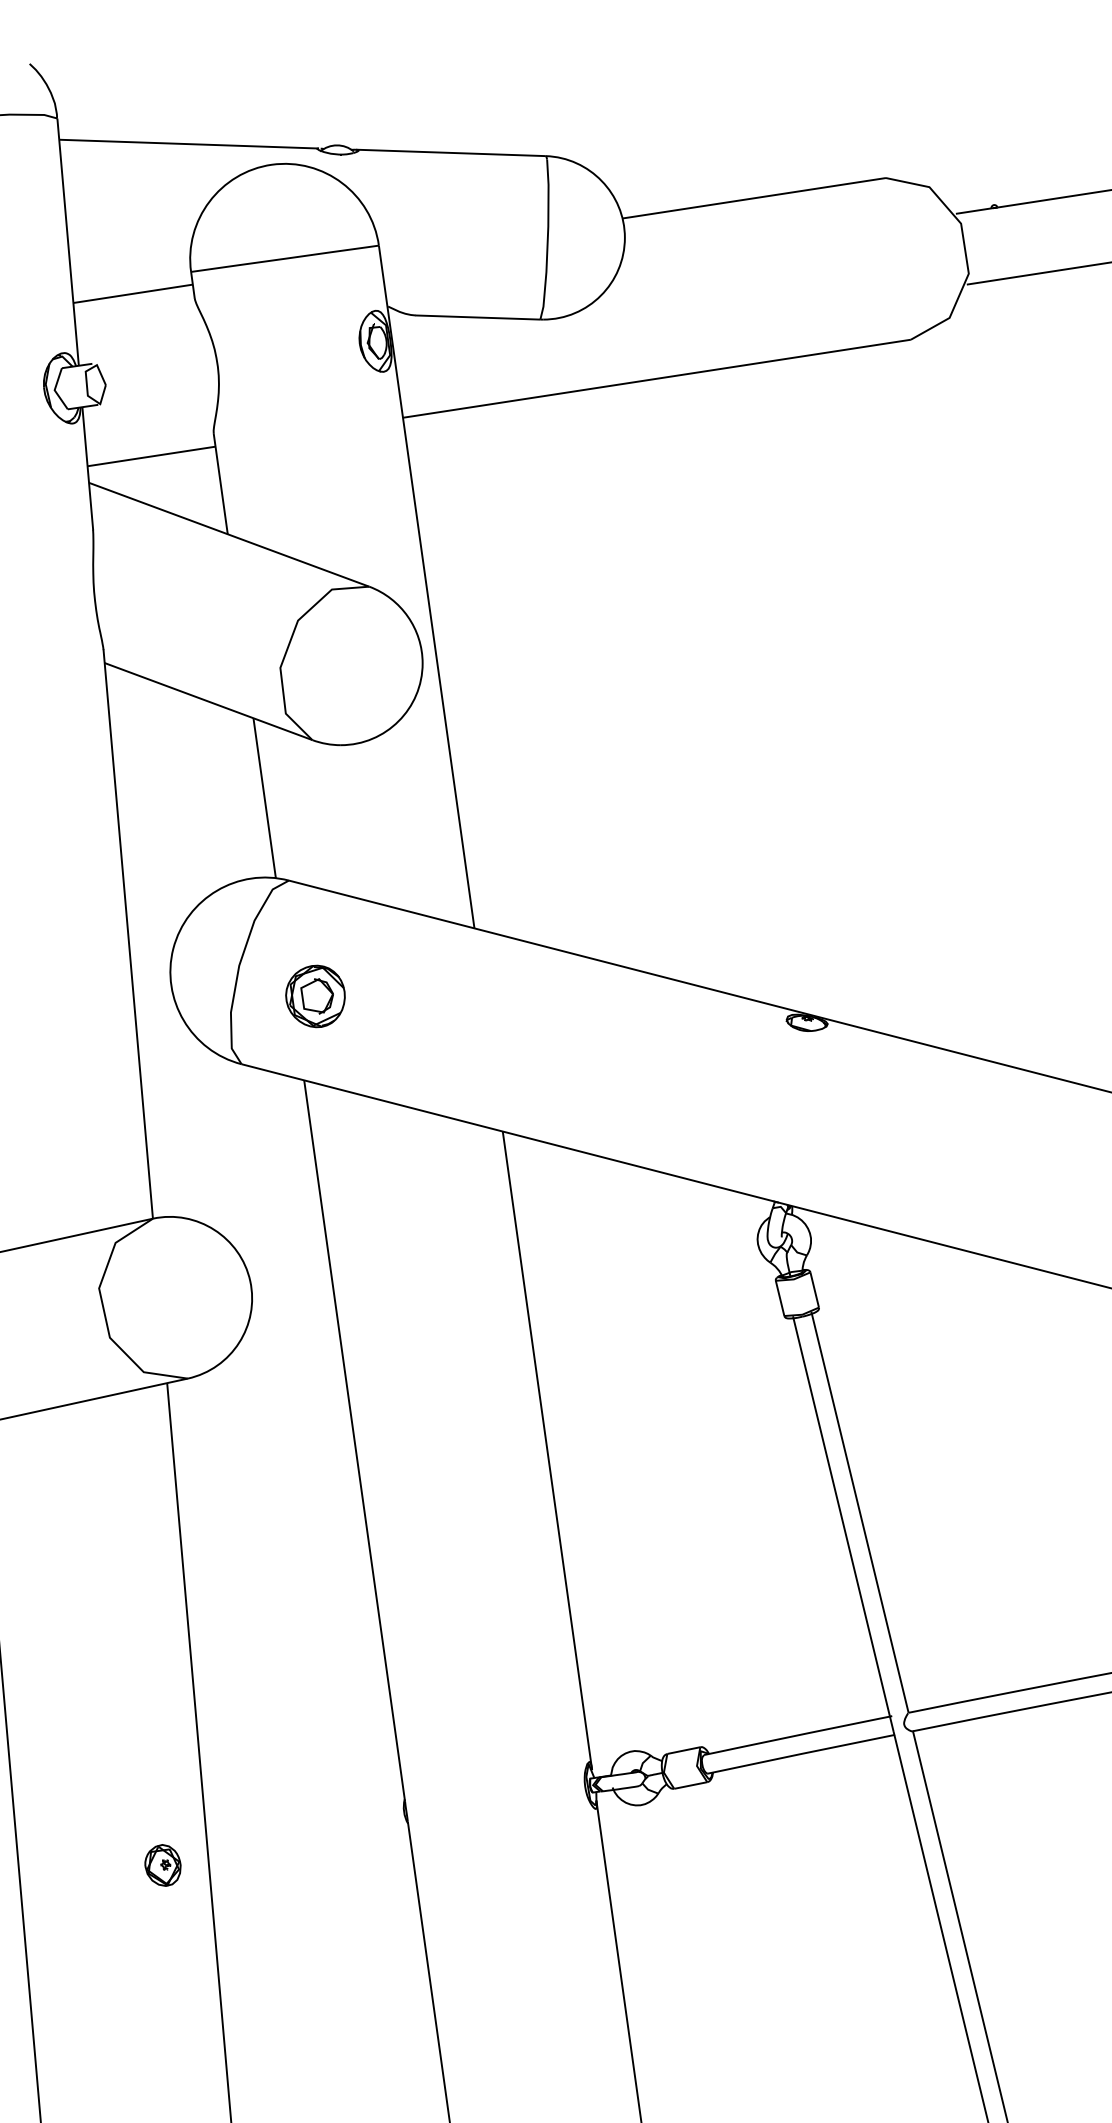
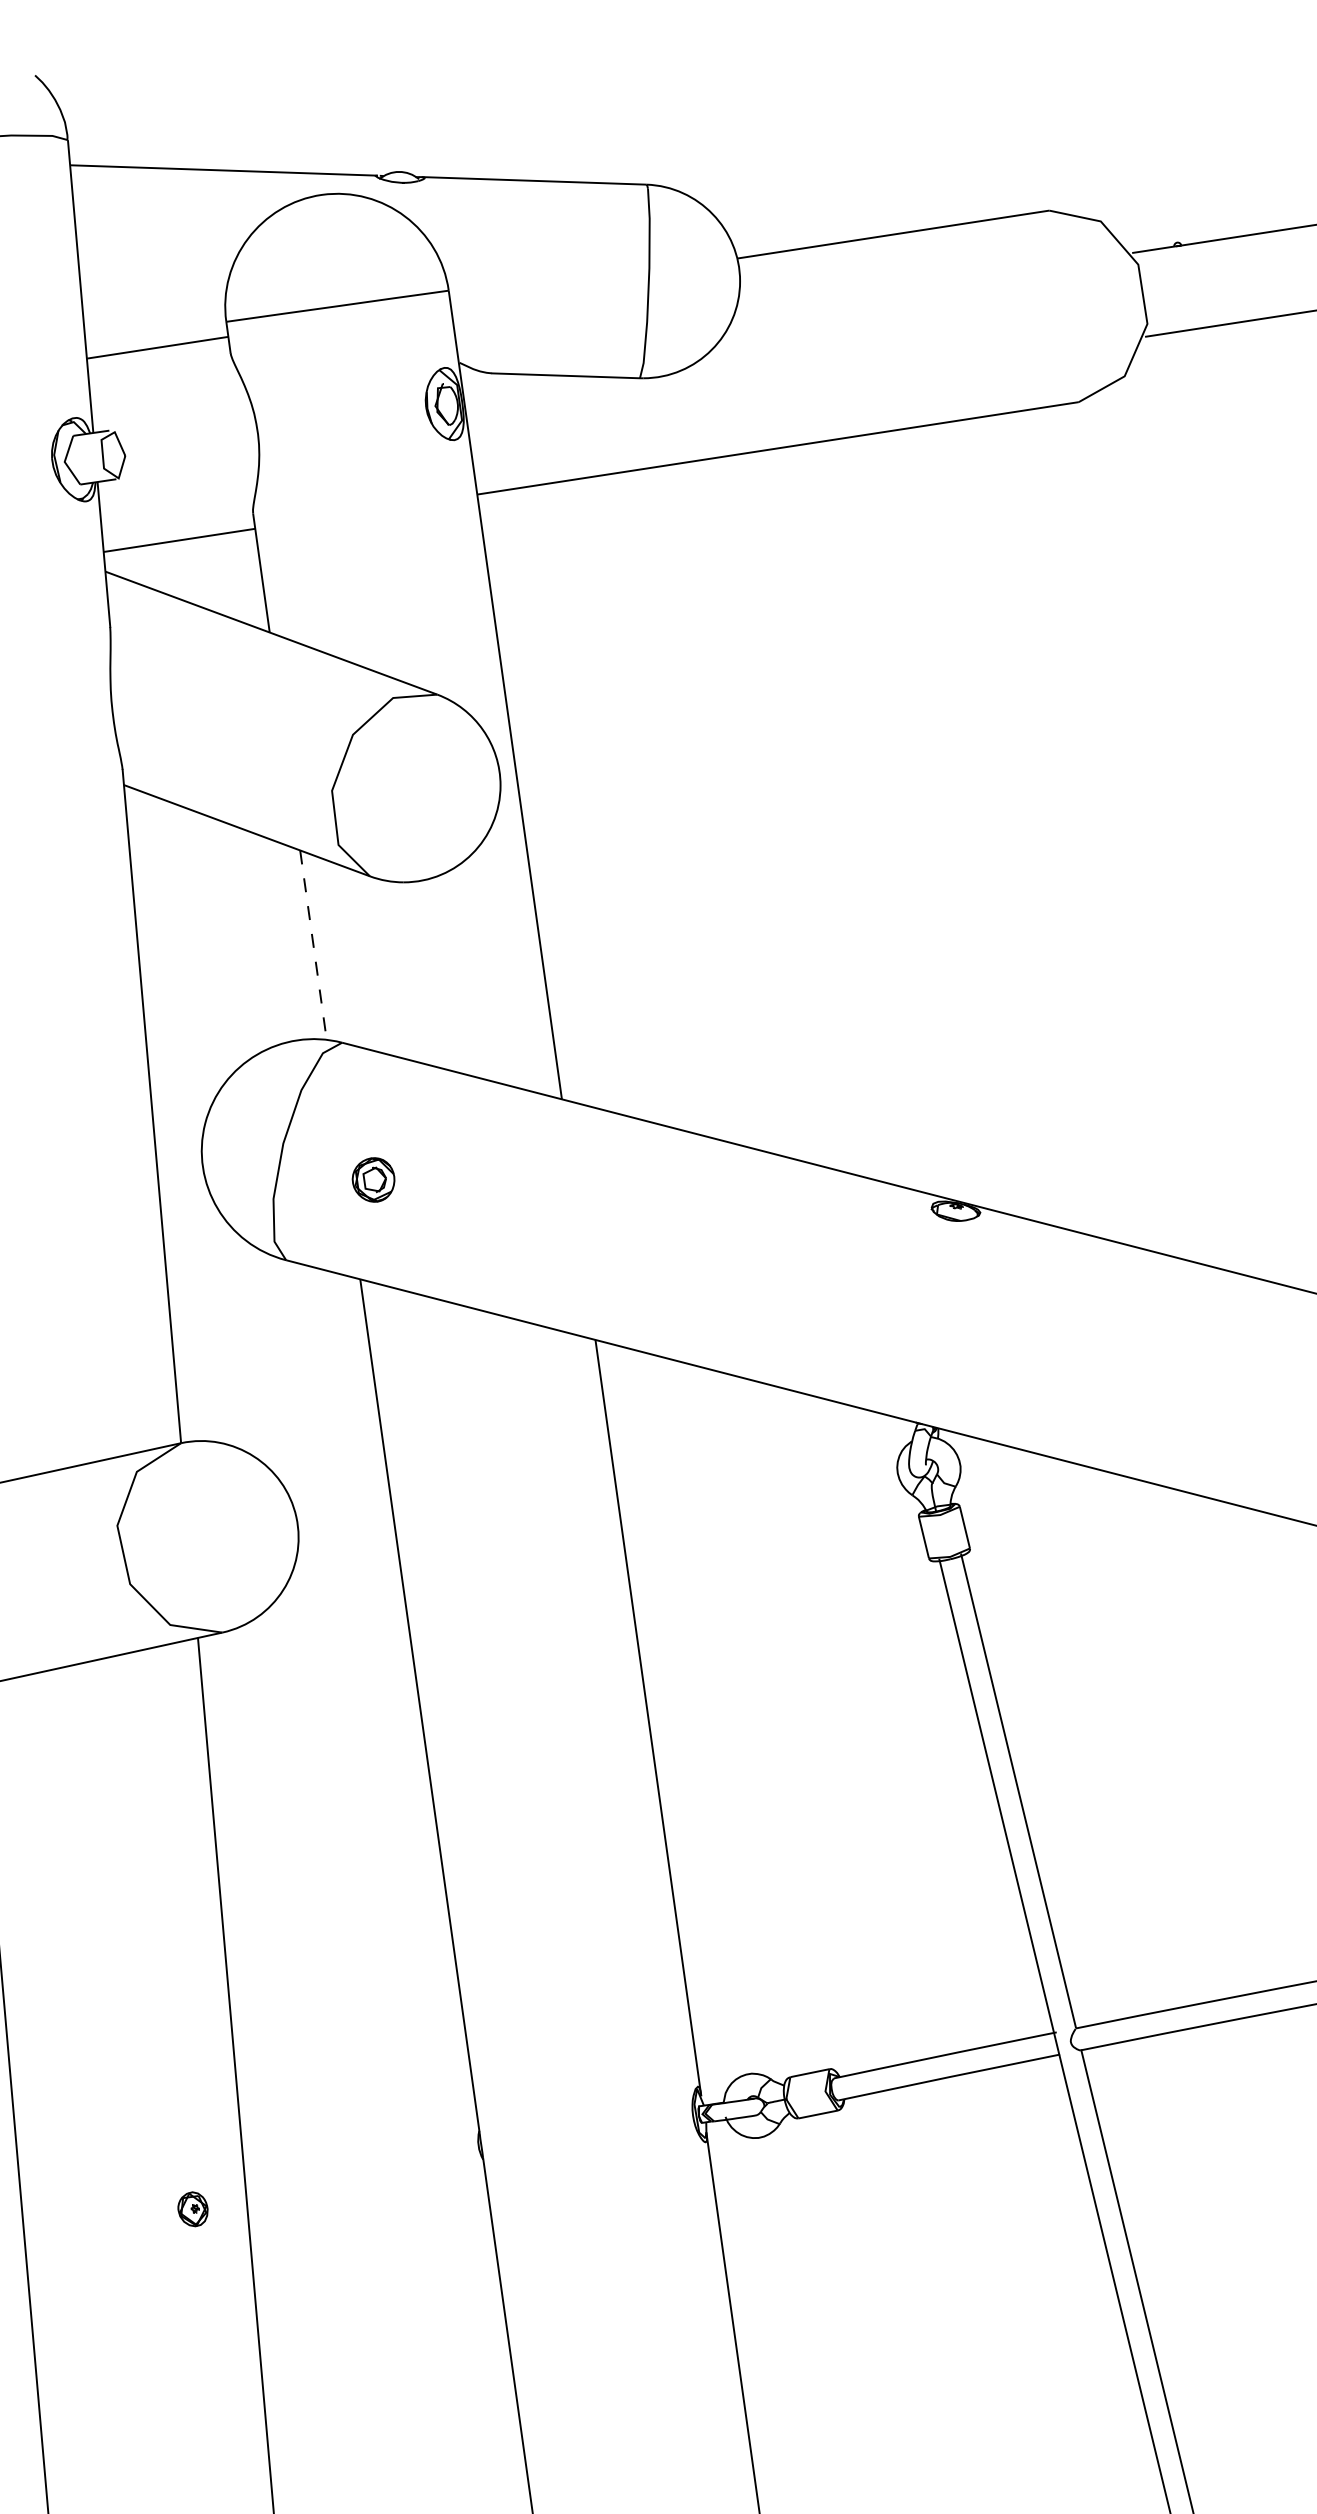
line: (264, 798) -> (313, 945), solid -> dashed
part: (315, 996) -> (373, 1179), size x0.6
part: (162, 1865) -> (192, 2209), size x0.7

